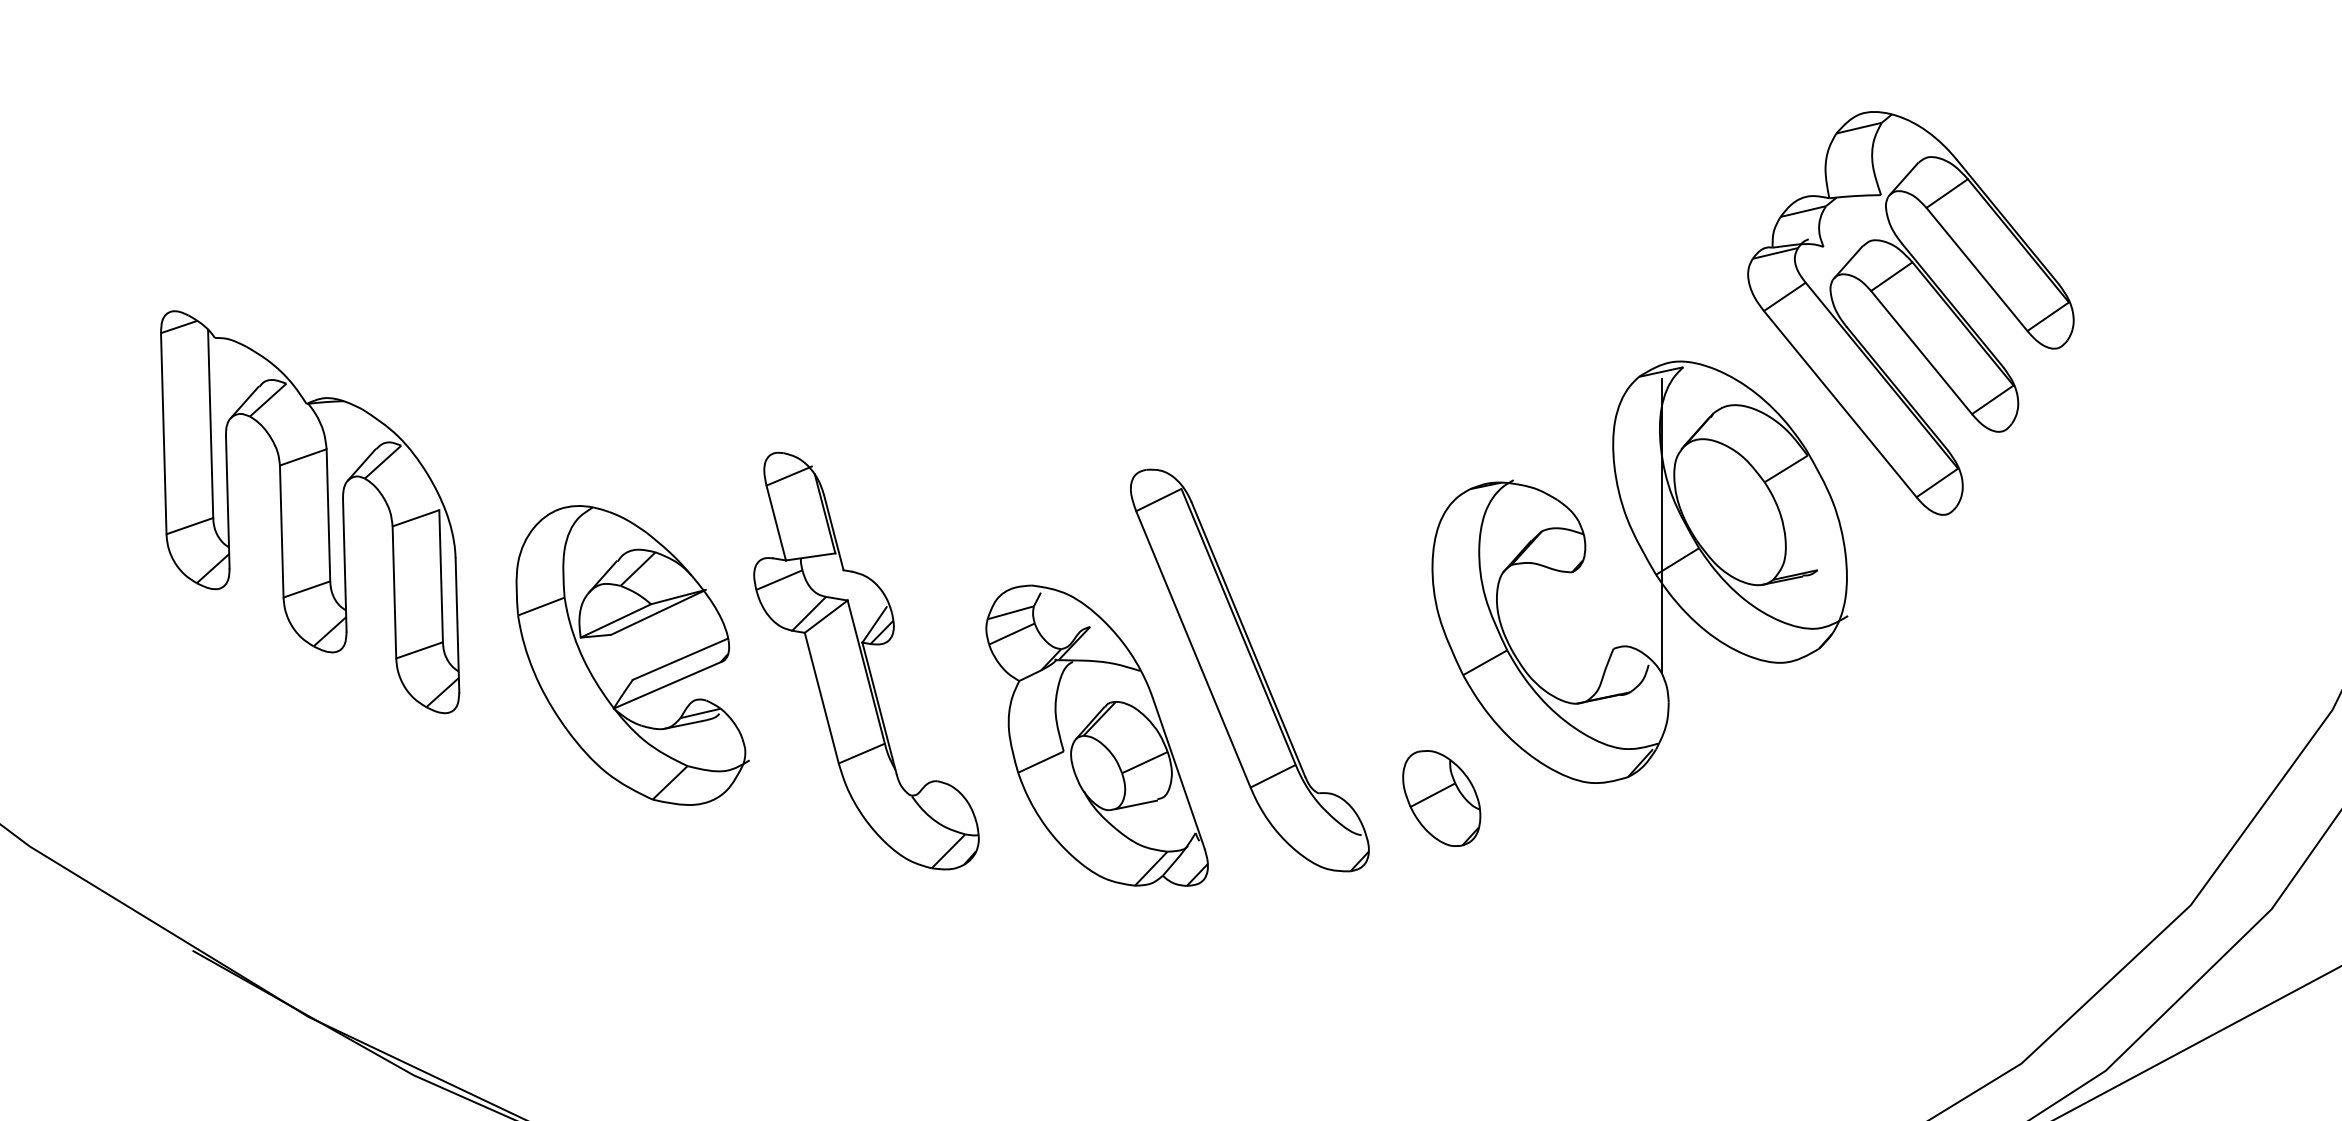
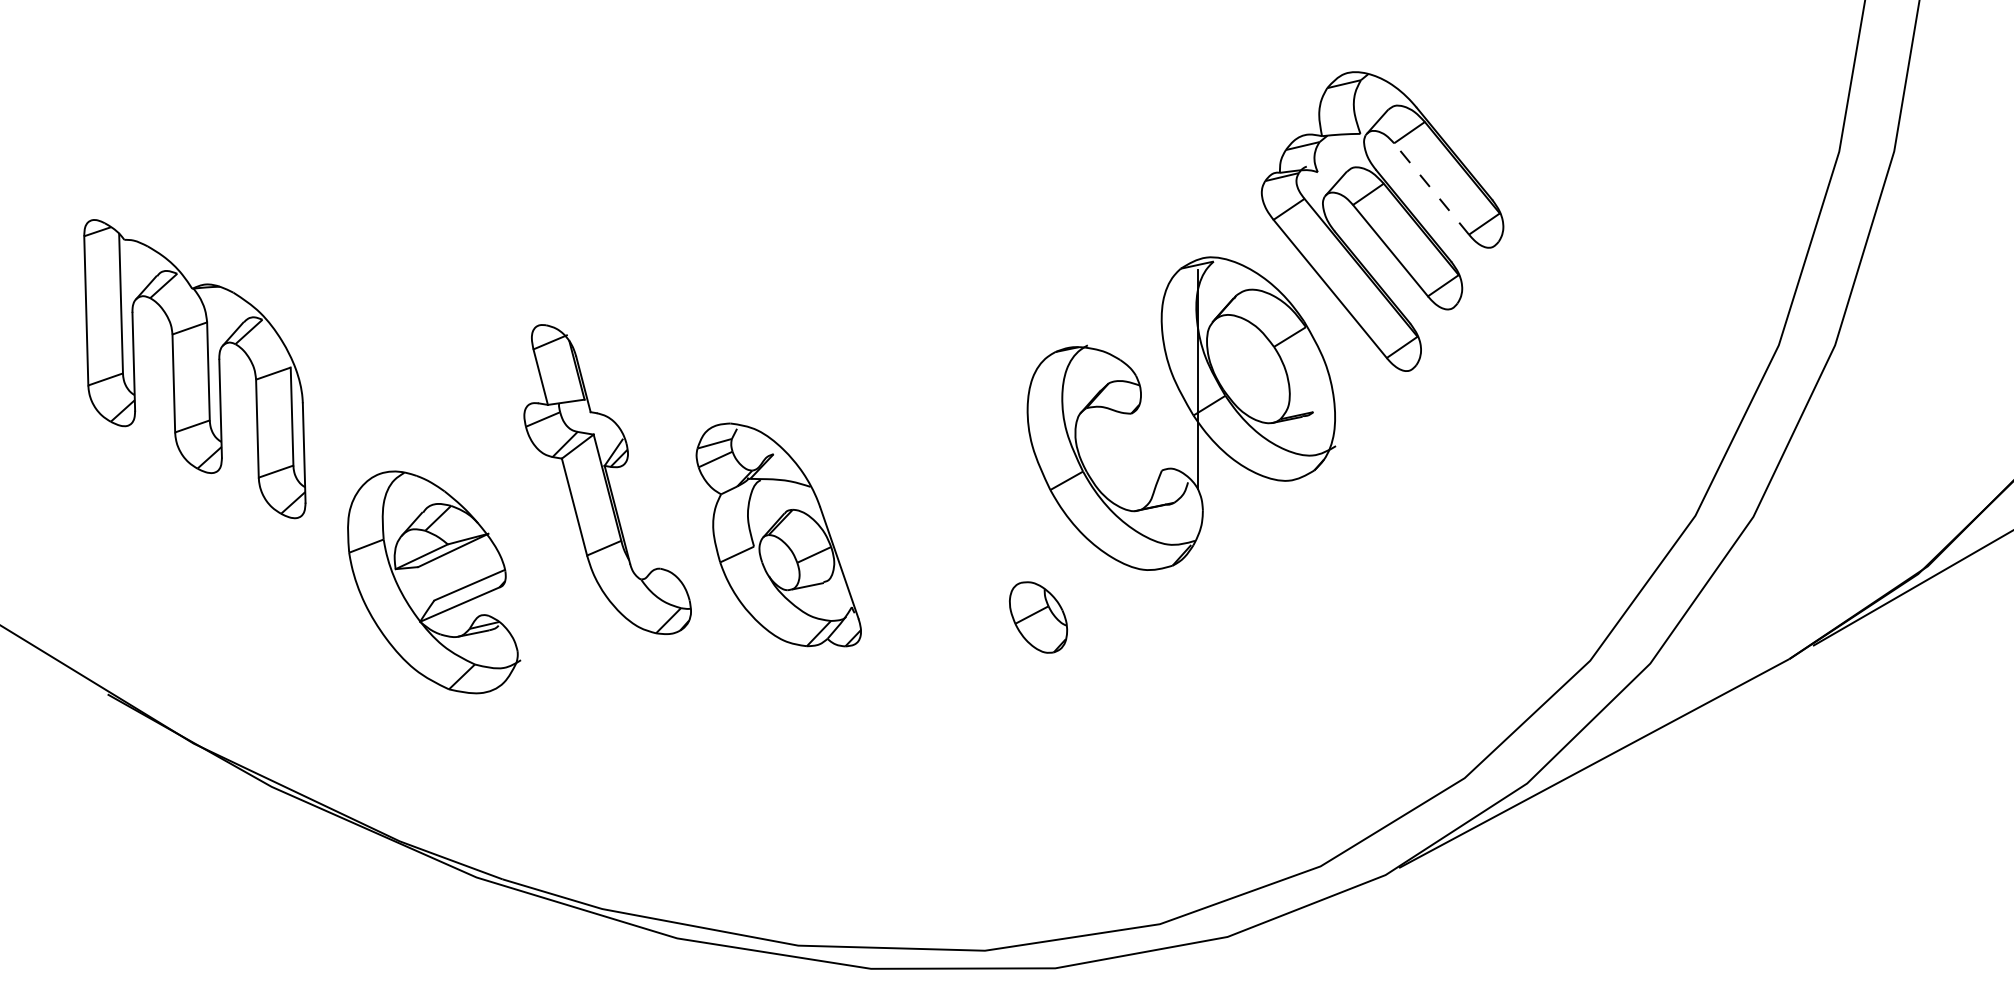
line: (1976, 268) -> (1431, 188), solid -> dashed
part: (633, 655) -> (434, 582), moved
part: (1249, 670) -> (891, 486), removed
part: (1441, 798) -> (1038, 617), moved

